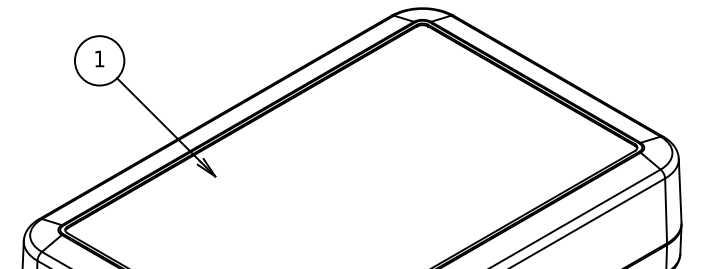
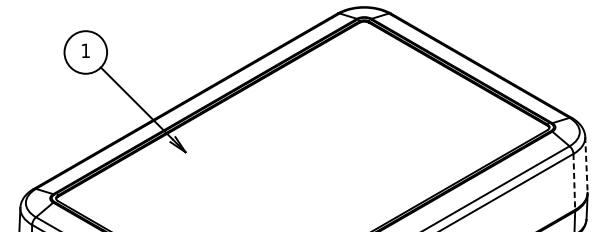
line: (680, 190) -> (586, 164), solid -> dashed
line: (666, 211) -> (574, 182), solid -> dashed

